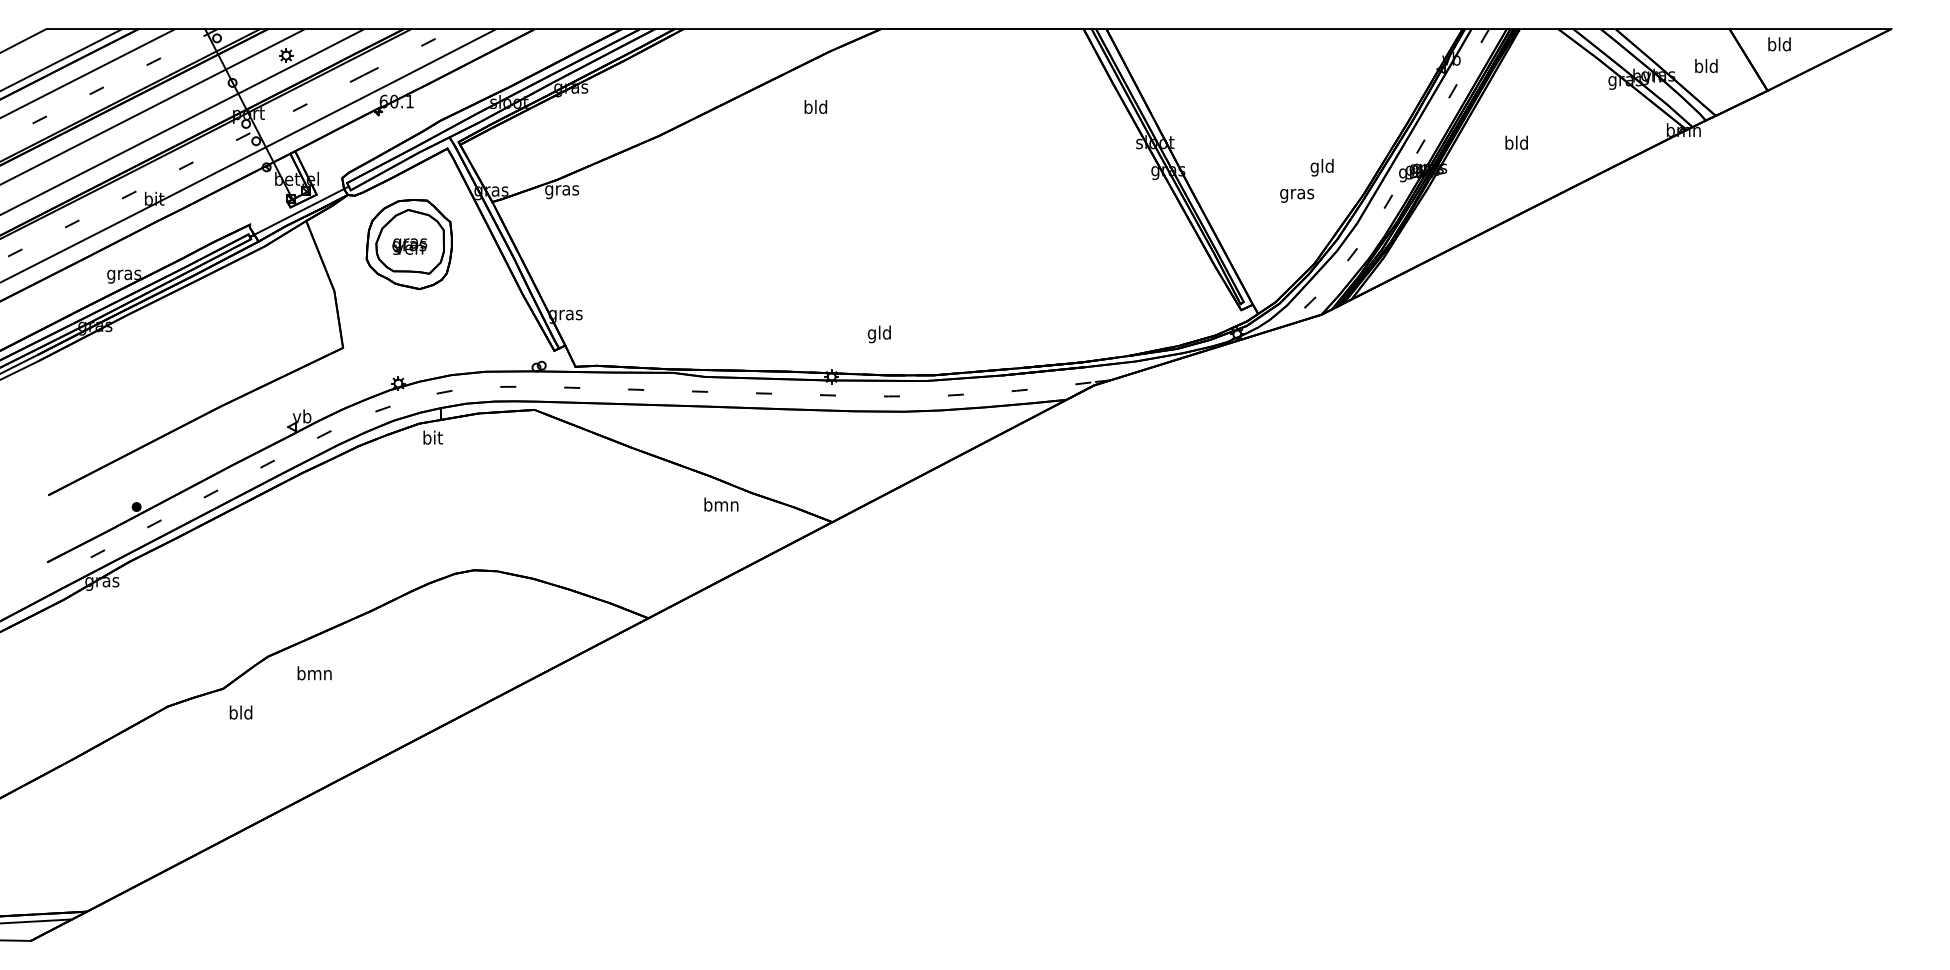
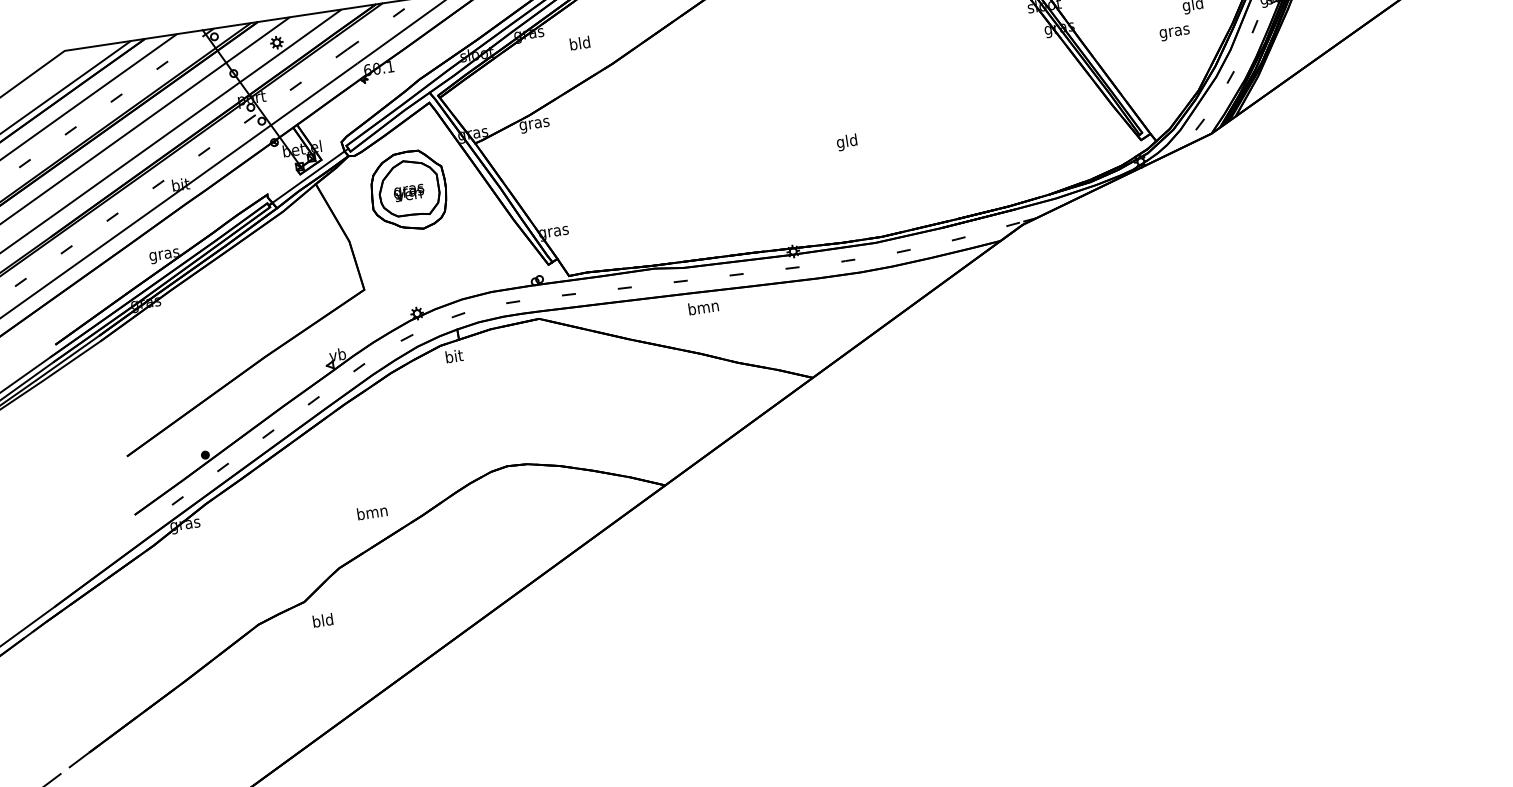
text: (815, 106) -> (579, 42), moved
text: (878, 334) -> (846, 142), moved
text: (721, 504) -> (703, 307), moved
text: (314, 673) -> (372, 512), moved

